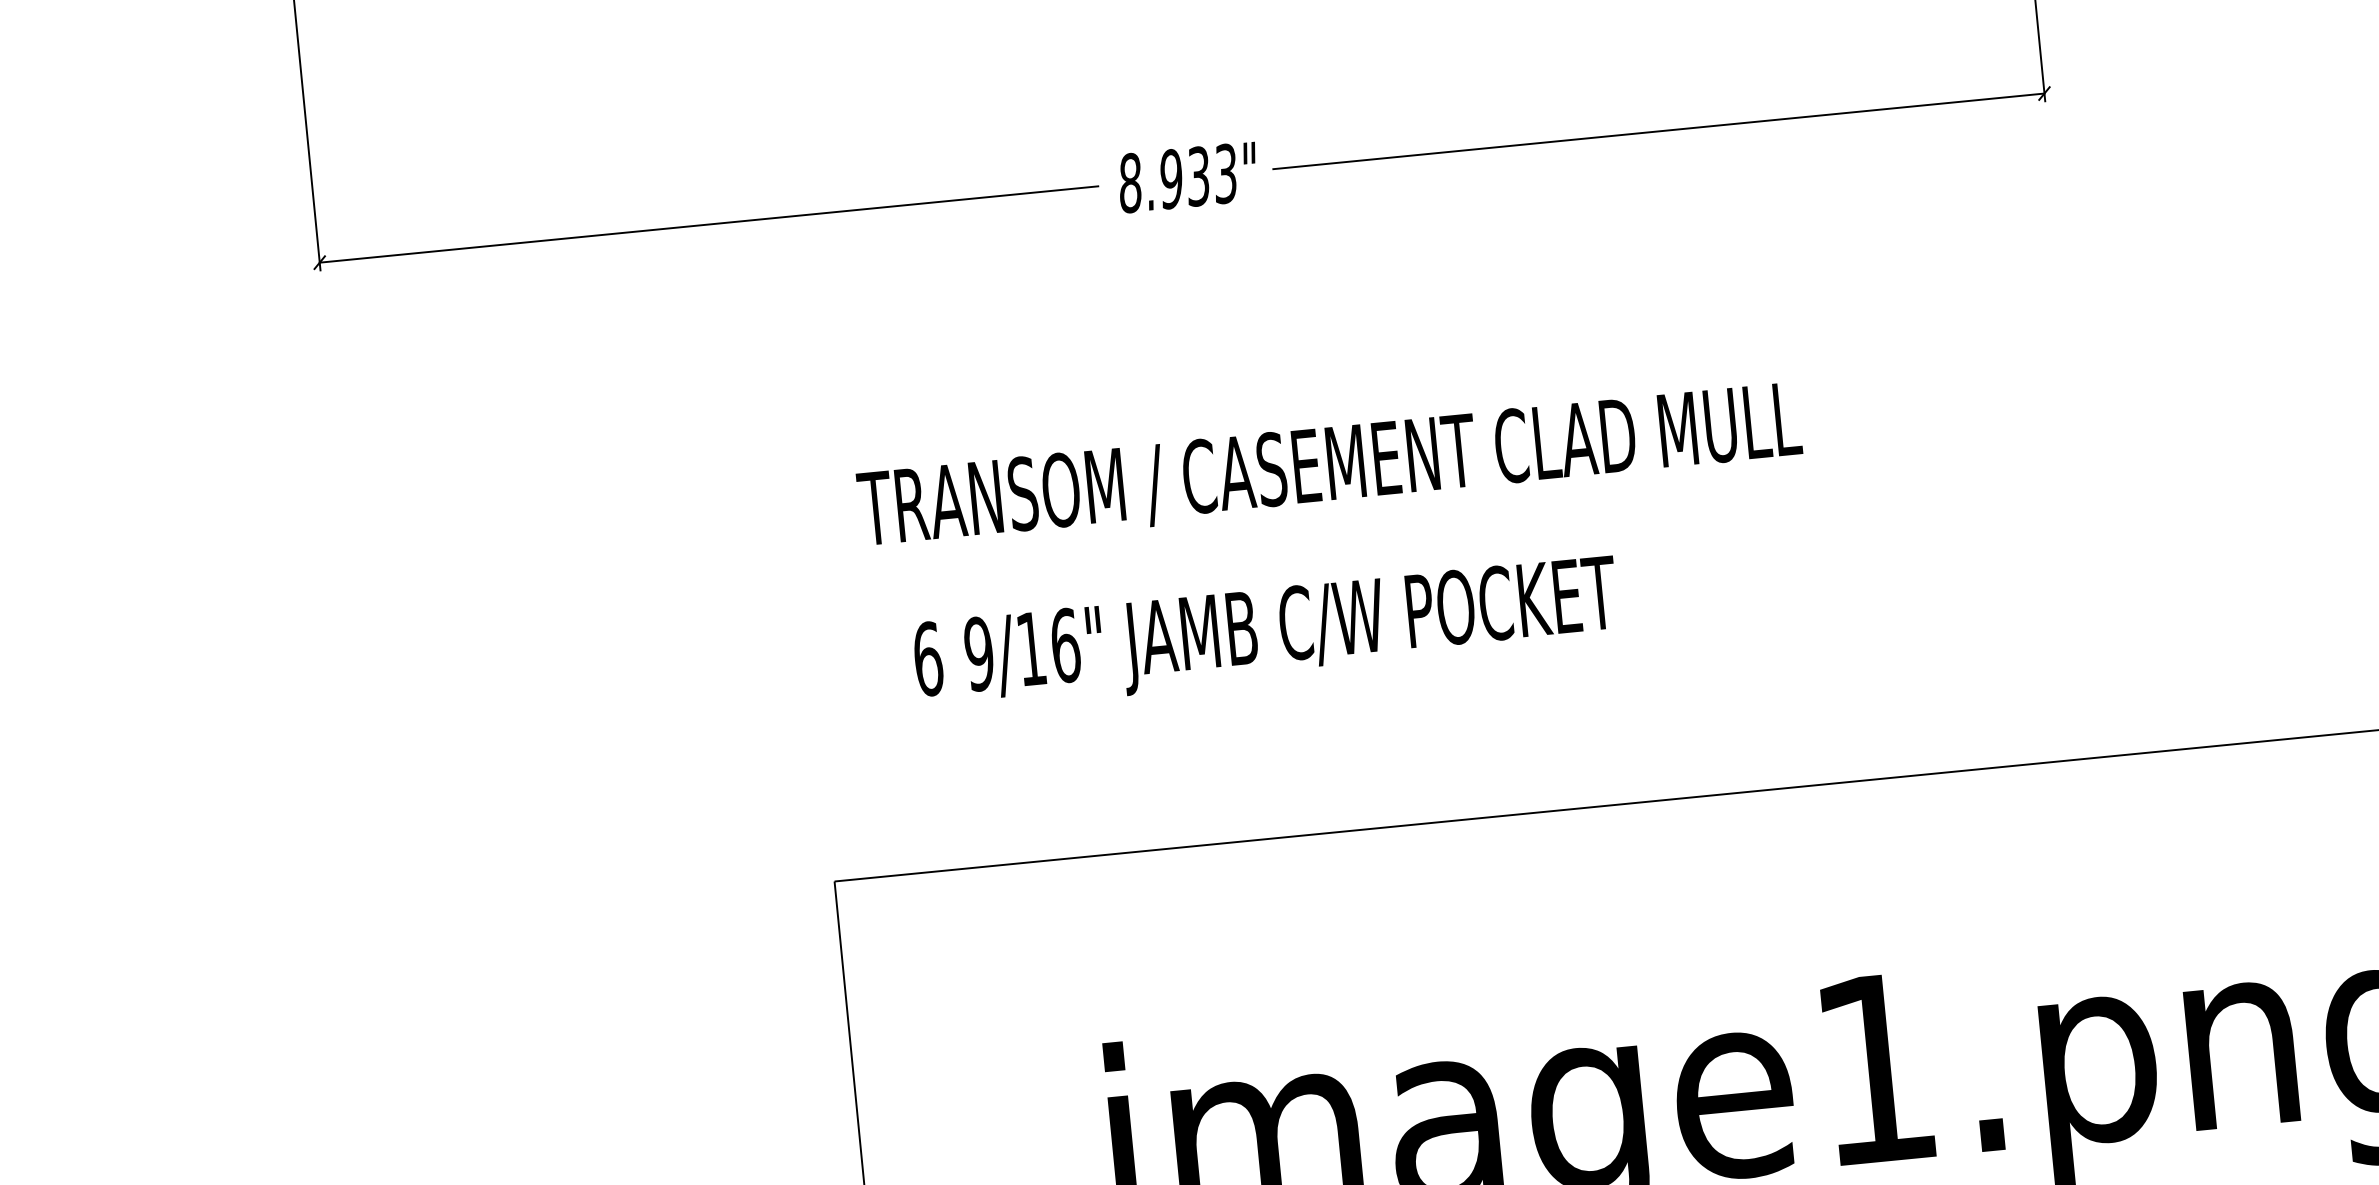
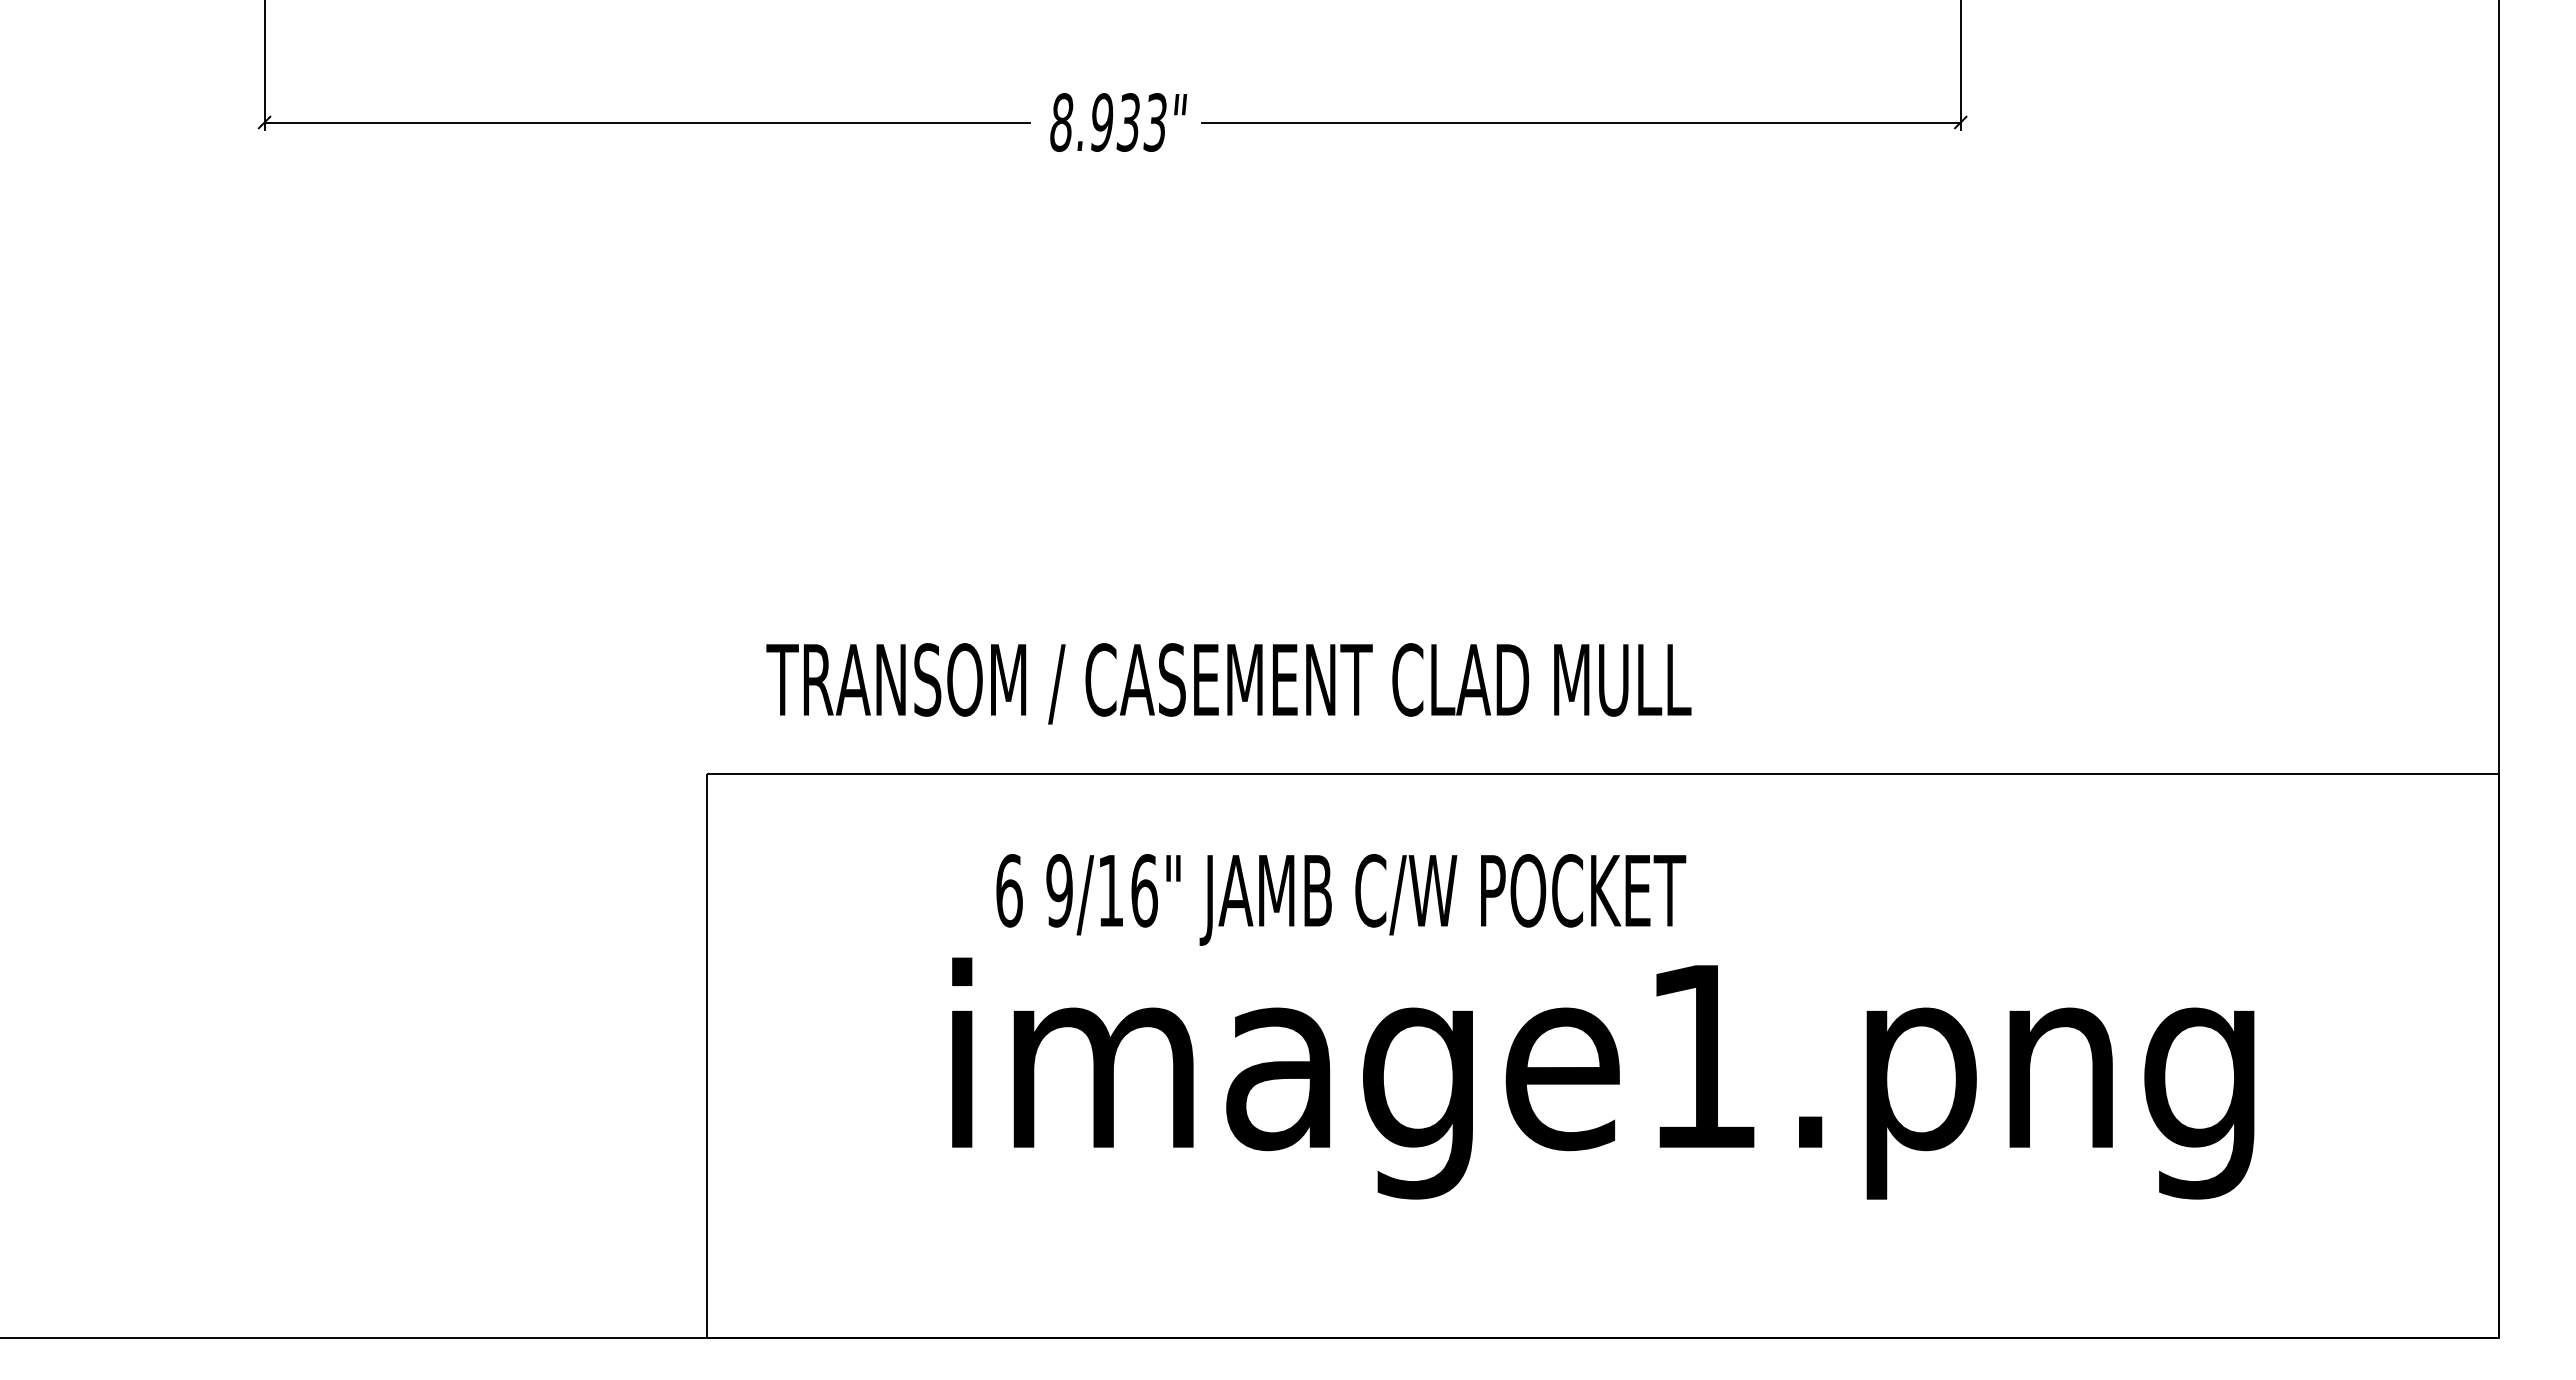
text: (1329, 467) -> (1228, 683), moved
text: (1266, 634) -> (1341, 899), moved

